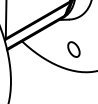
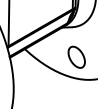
part: (73, 48) -> (76, 56), size x1.43

